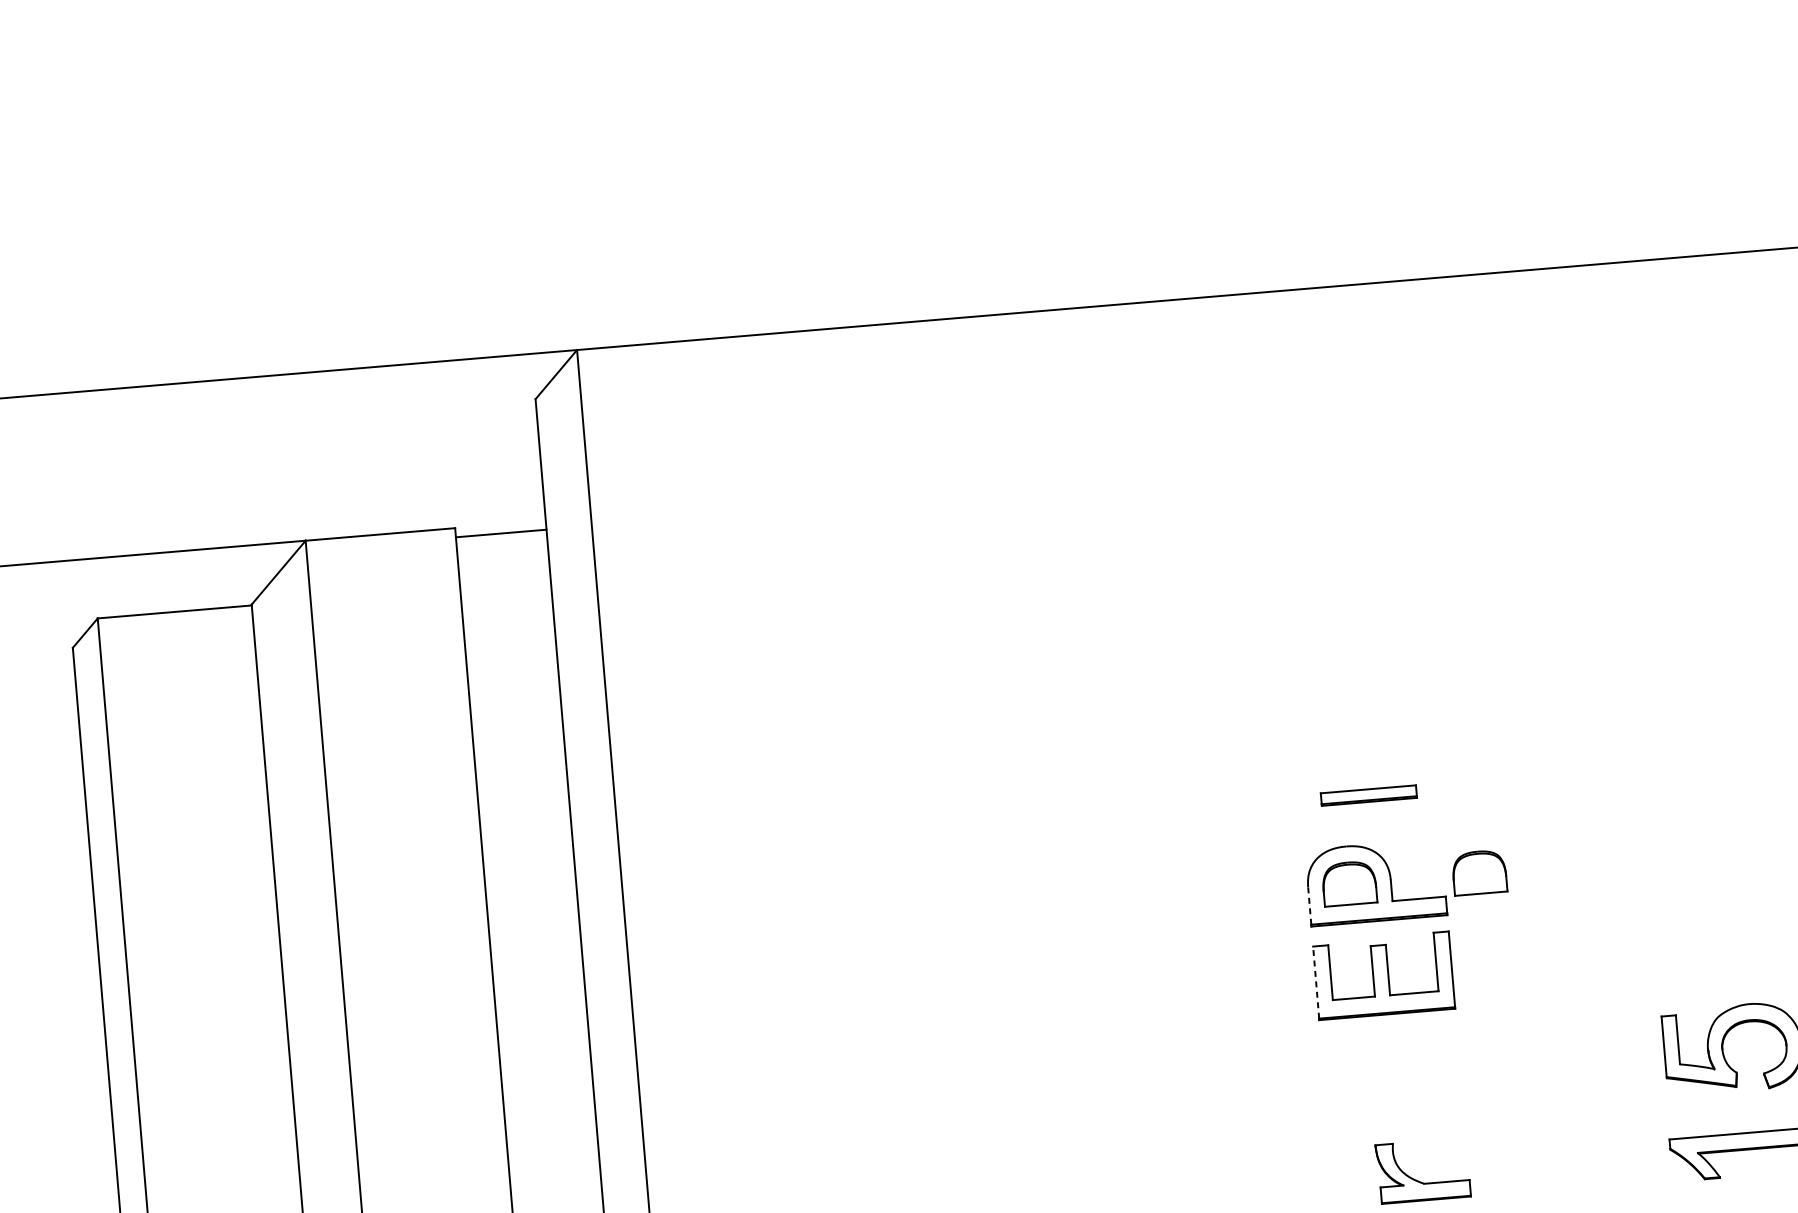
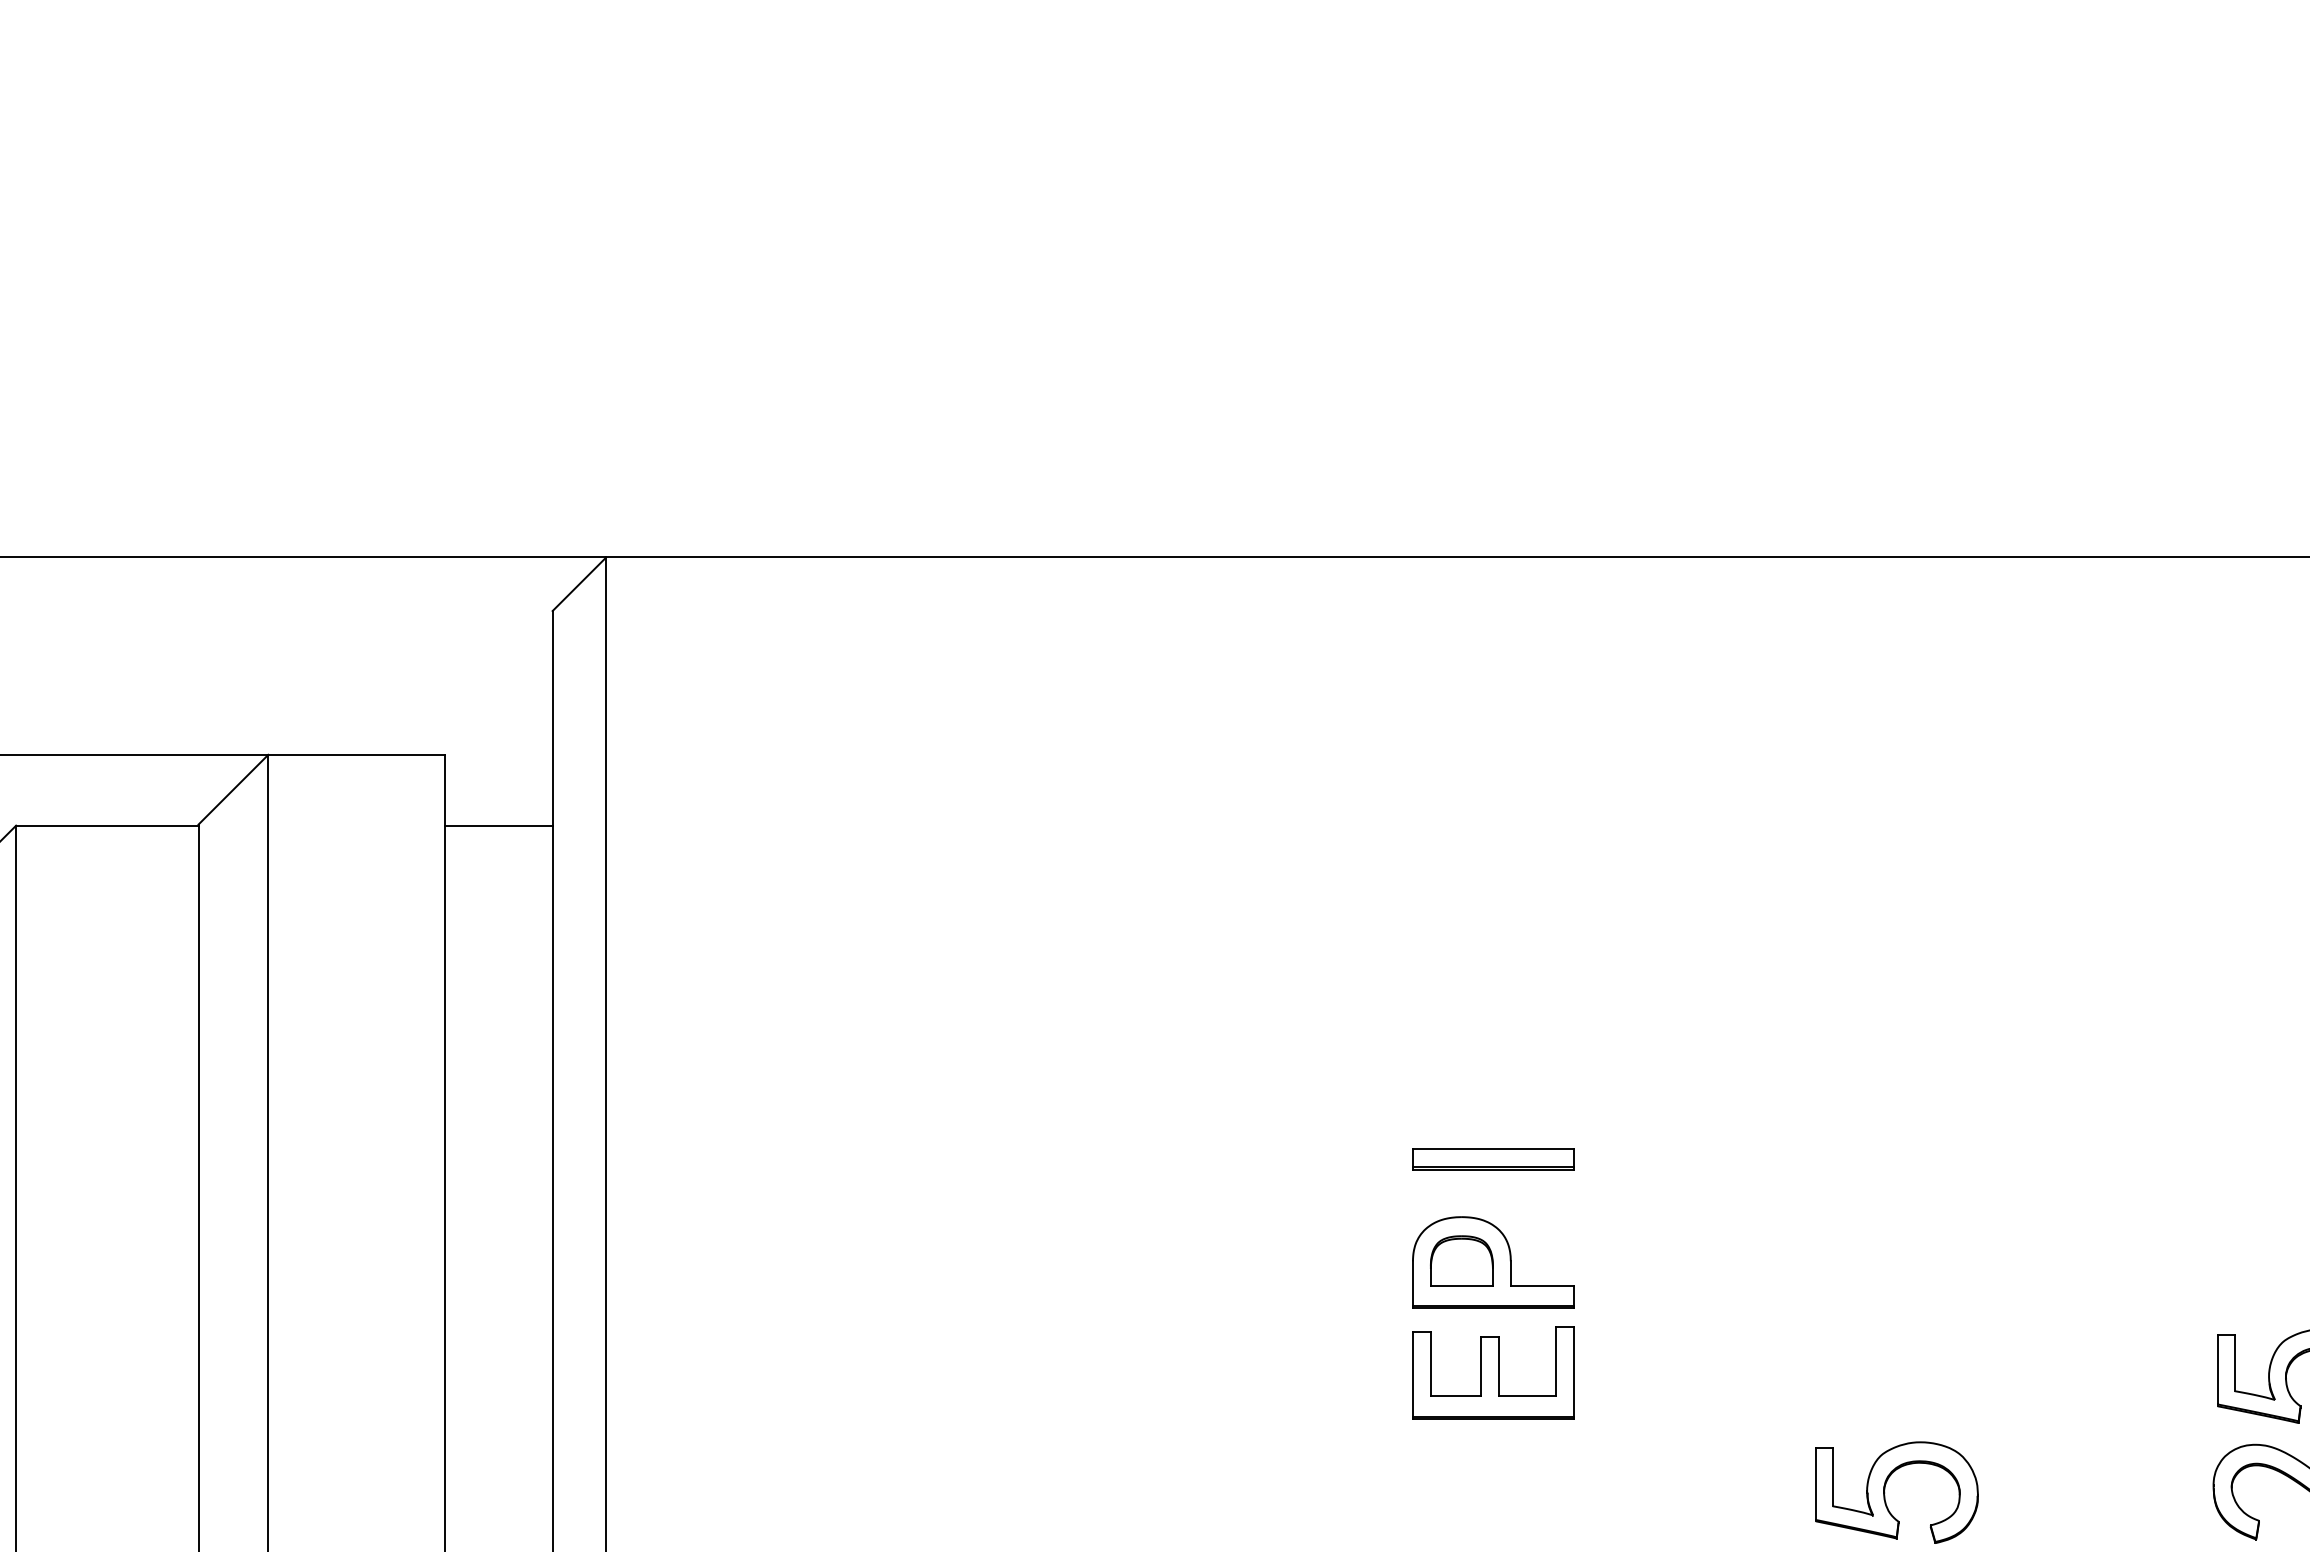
line: (500, 533) -> (498, 825), moved
part: (1368, 795) -> (1493, 1159), size x1.43
part: (1479, 872) -> (1615, 1260), removed
line: (1309, 906) -> (1412, 1283), dashed -> solid
line: (1315, 982) -> (1412, 1374), dashed -> solid

